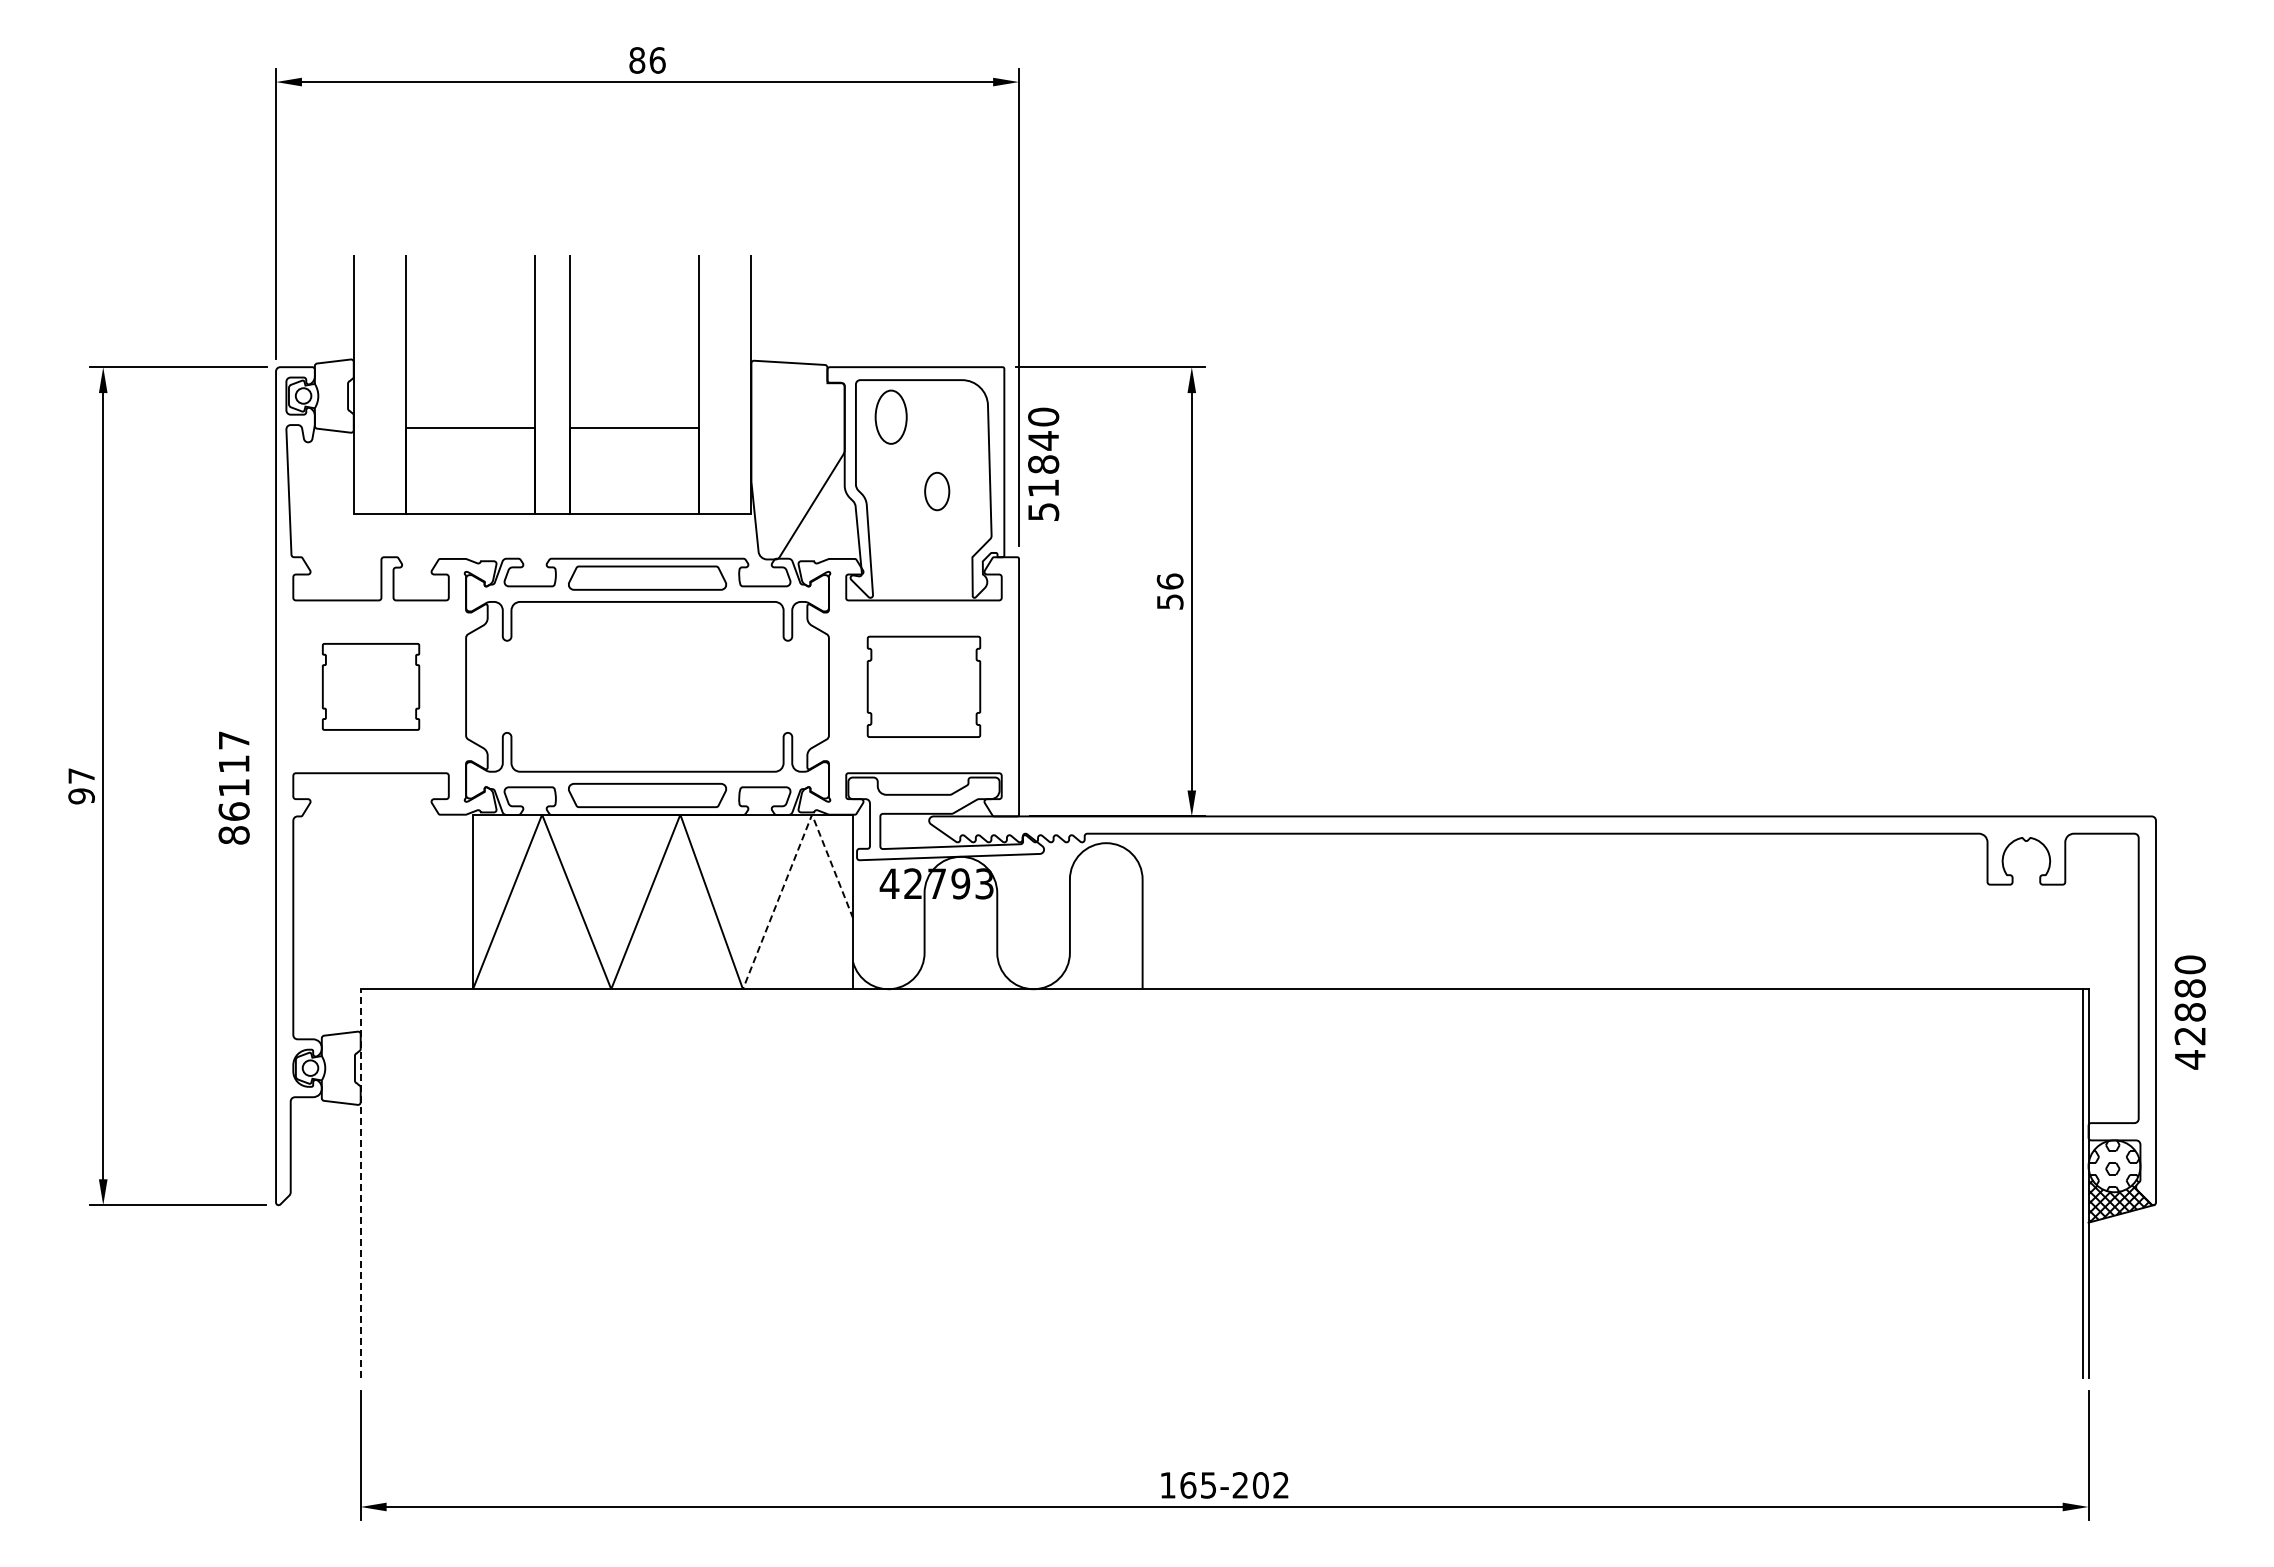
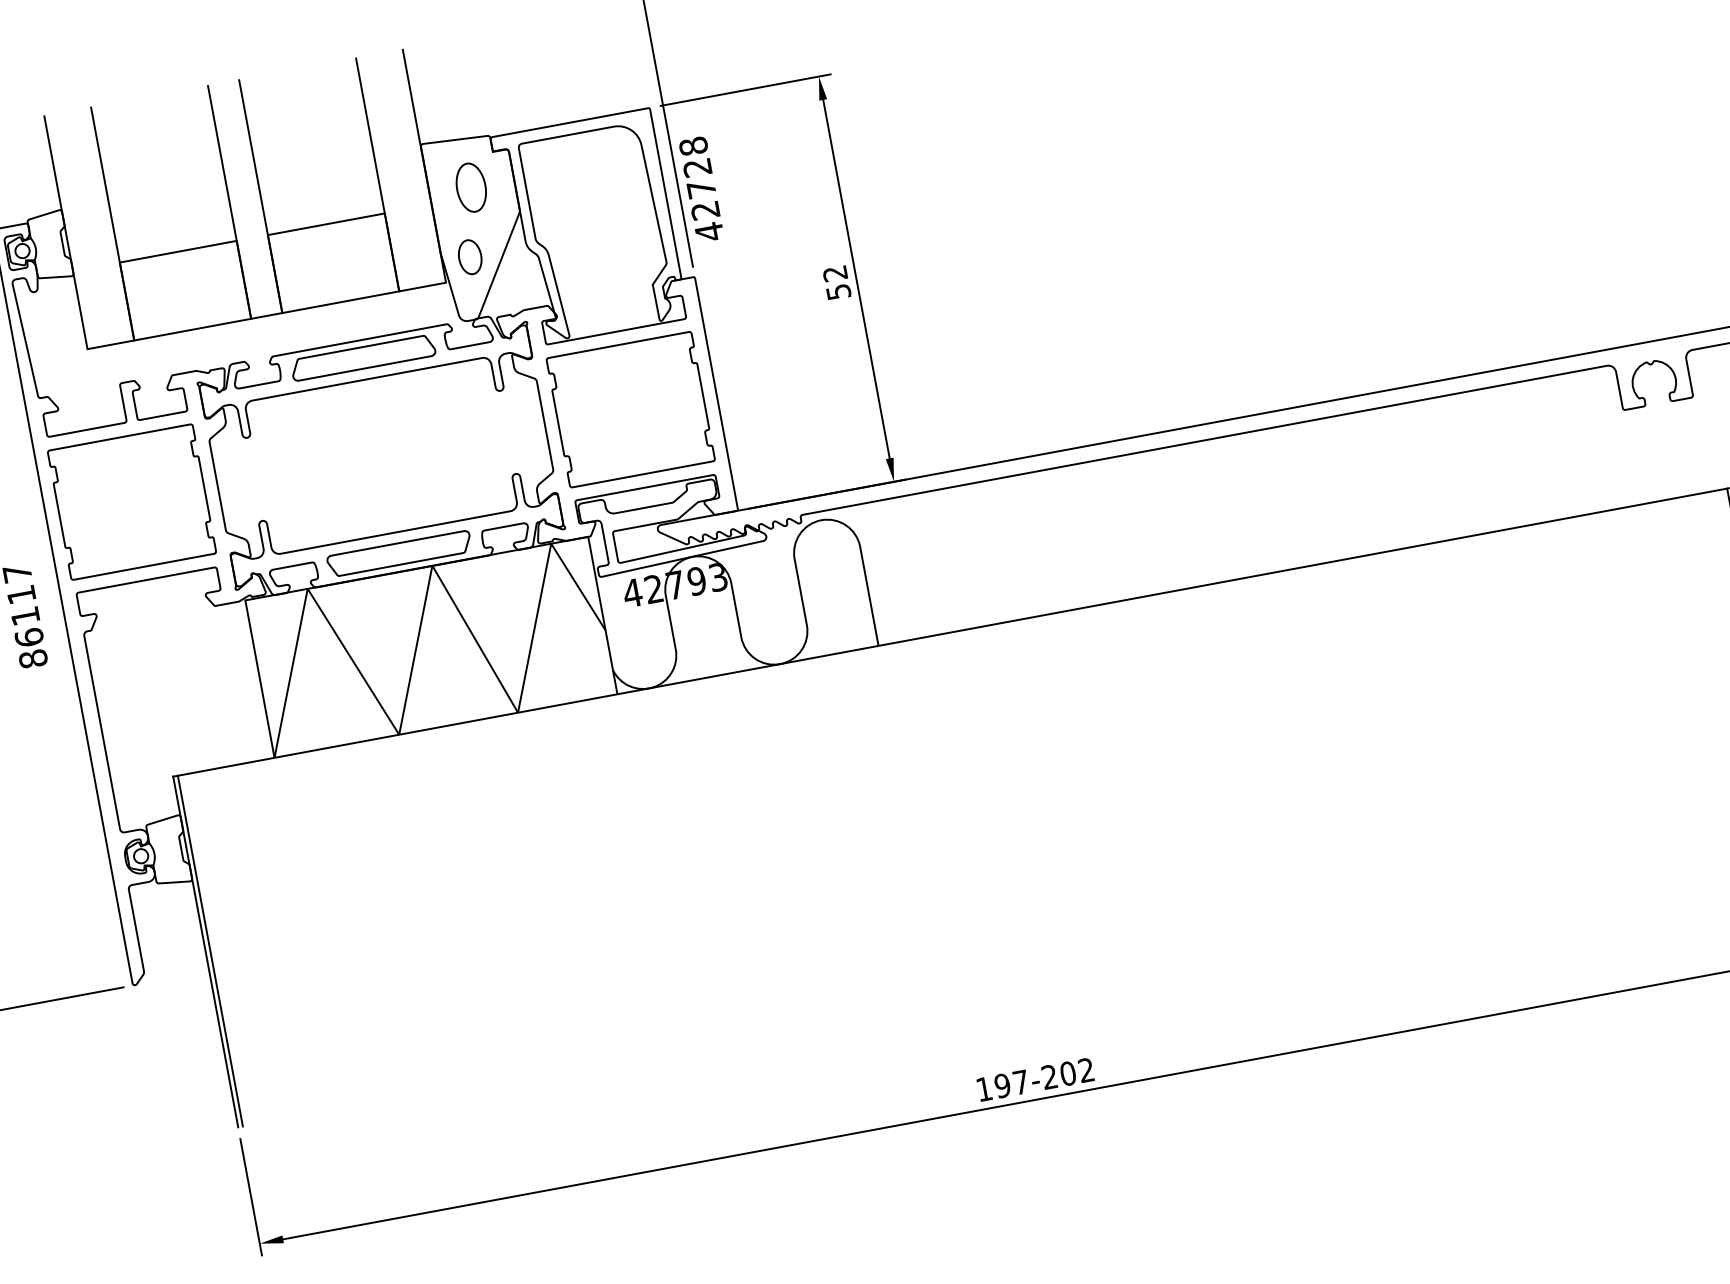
part: (890, 416) -> (470, 187), moved
text: (1043, 464) -> (701, 189), 51840 -> 42728
part: (937, 491) -> (470, 257), moved
text: (1169, 581) -> (834, 273), 56 -> 52
part: (370, 686) -> (131, 501), size x1.67
part: (923, 686) -> (630, 409), size x1.43
line: (798, 849) -> (544, 577), dashed -> solid
line: (360, 1183) -> (205, 951), dashed -> solid
line: (365, 1183) -> (210, 951), added
text: (1198, 1485) -> (1011, 1084), 165-202 -> 197-202

